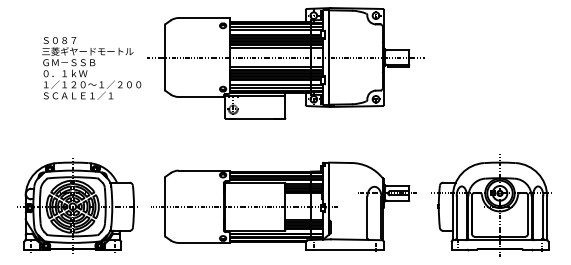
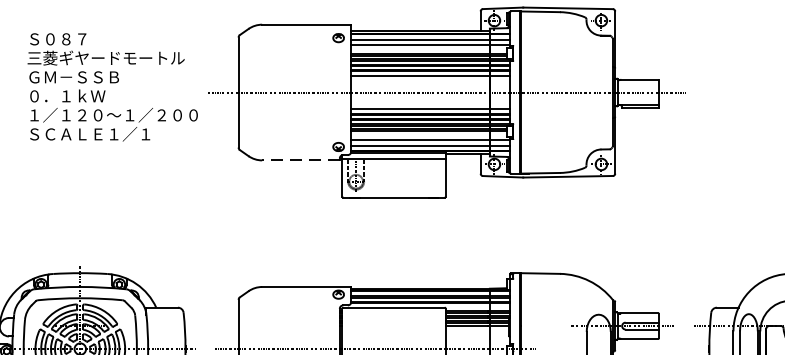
text: (91, 68) -> (112, 87), moved
line: (201, 97) -> (301, 161), solid -> dashed

